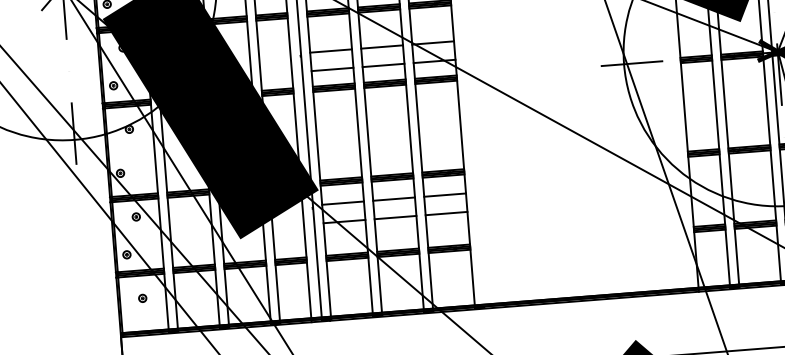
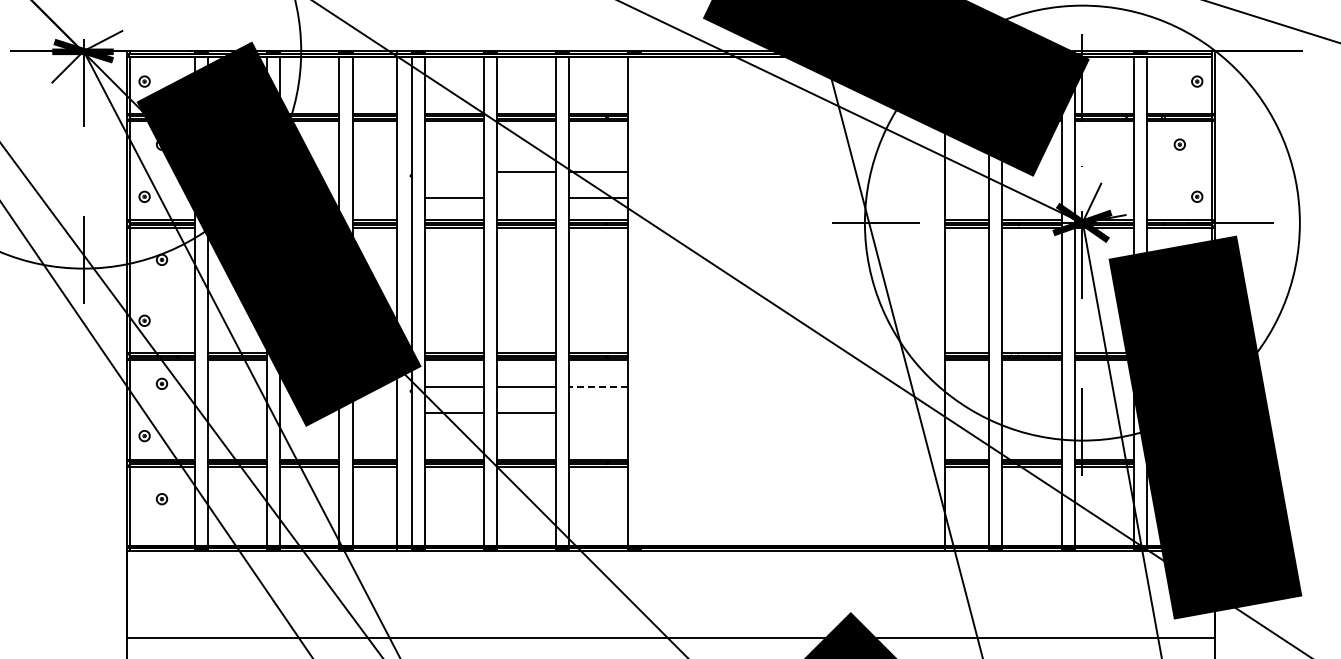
line: (330, 51) -> (453, 172), removed
line: (383, 65) -> (526, 198), removed
line: (444, 195) -> (598, 387), solid -> dashed
line: (446, 213) -> (598, 413), removed

